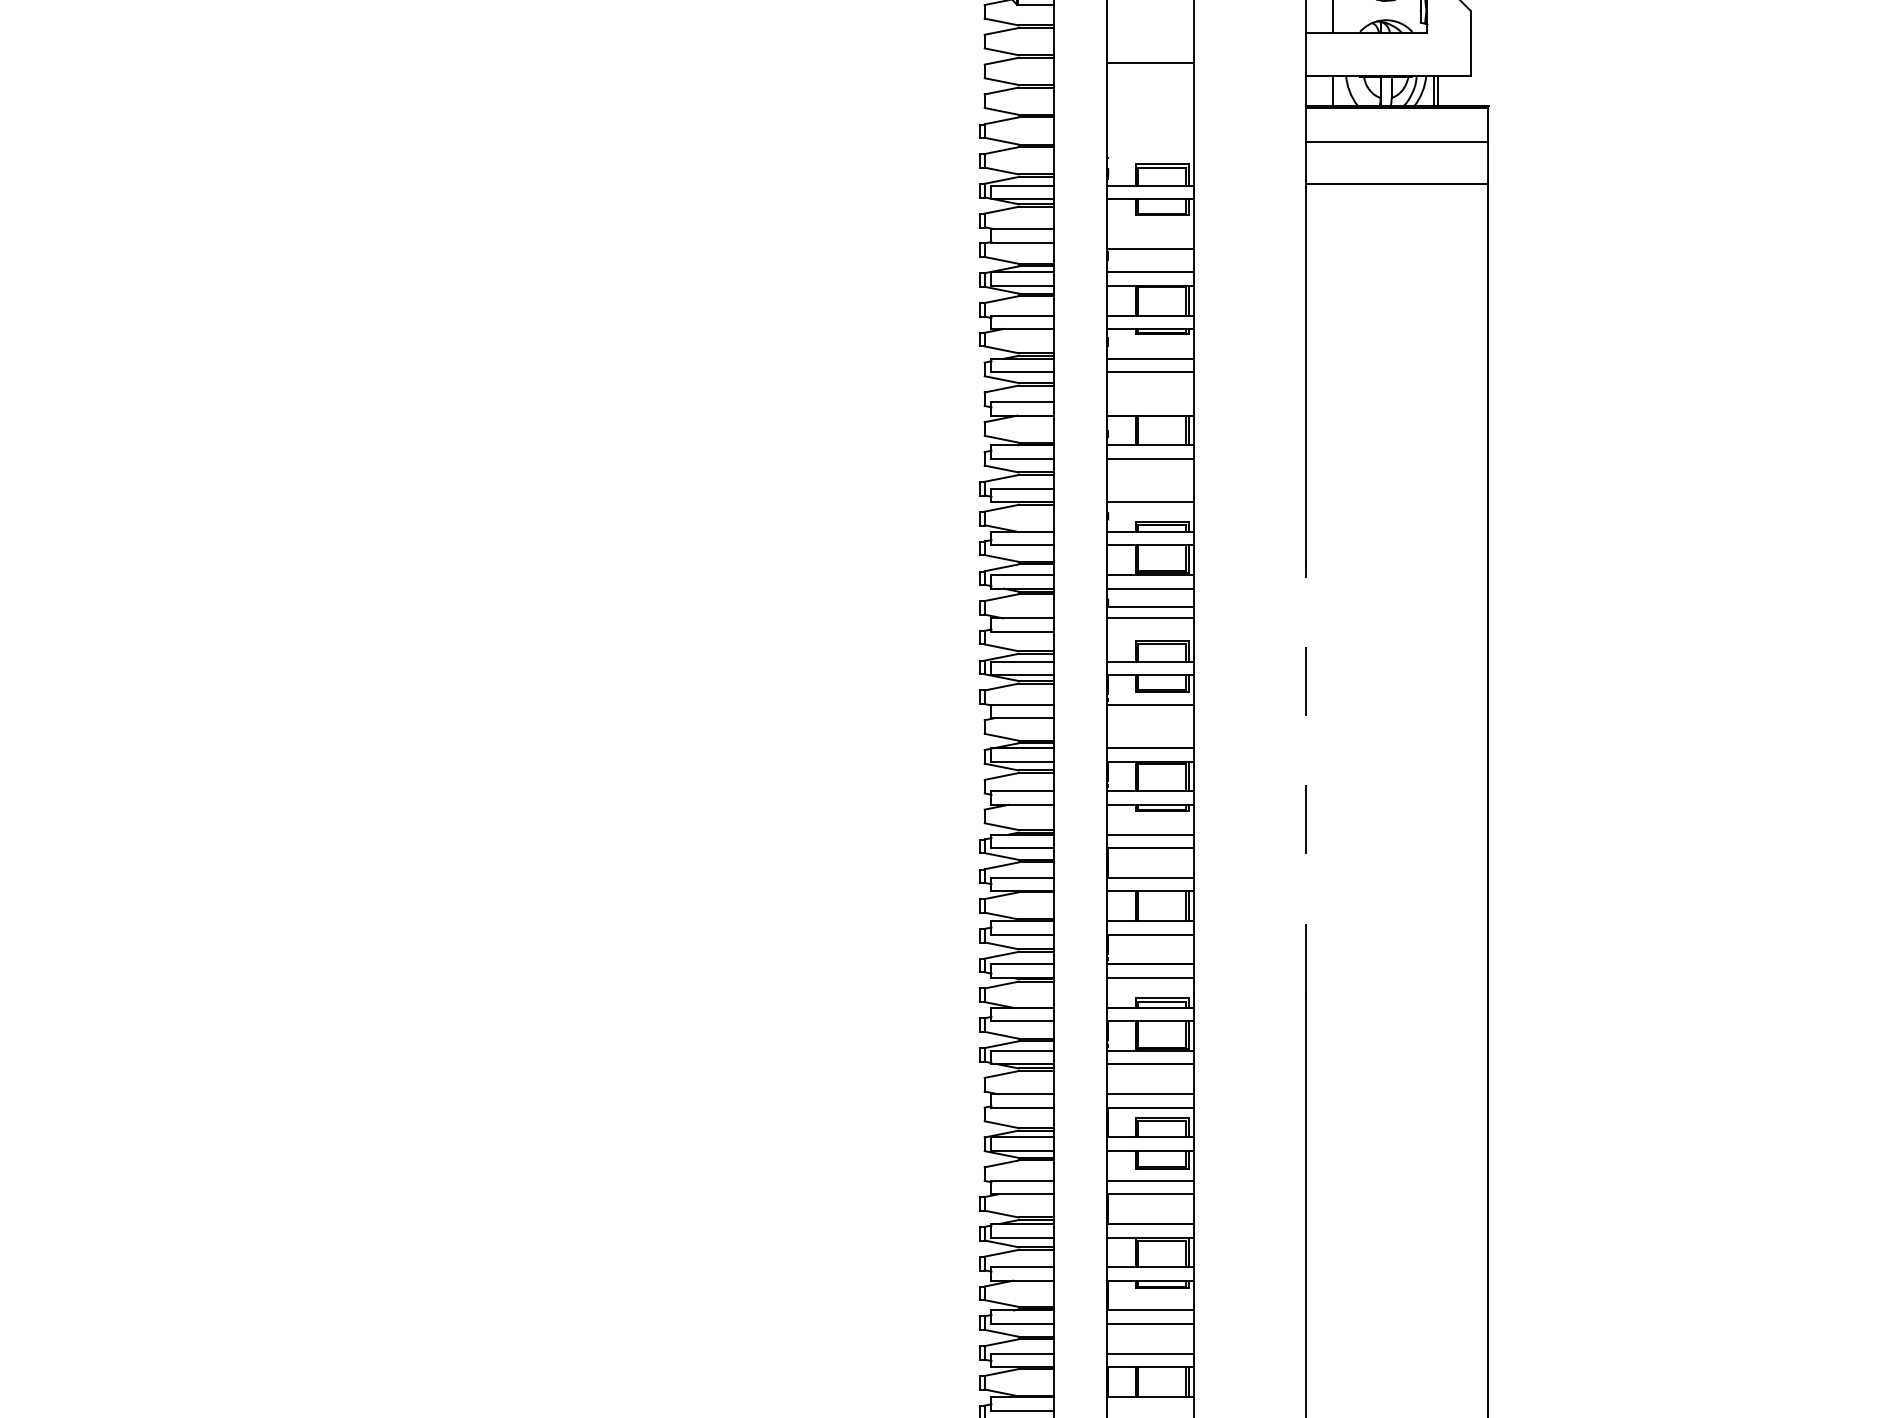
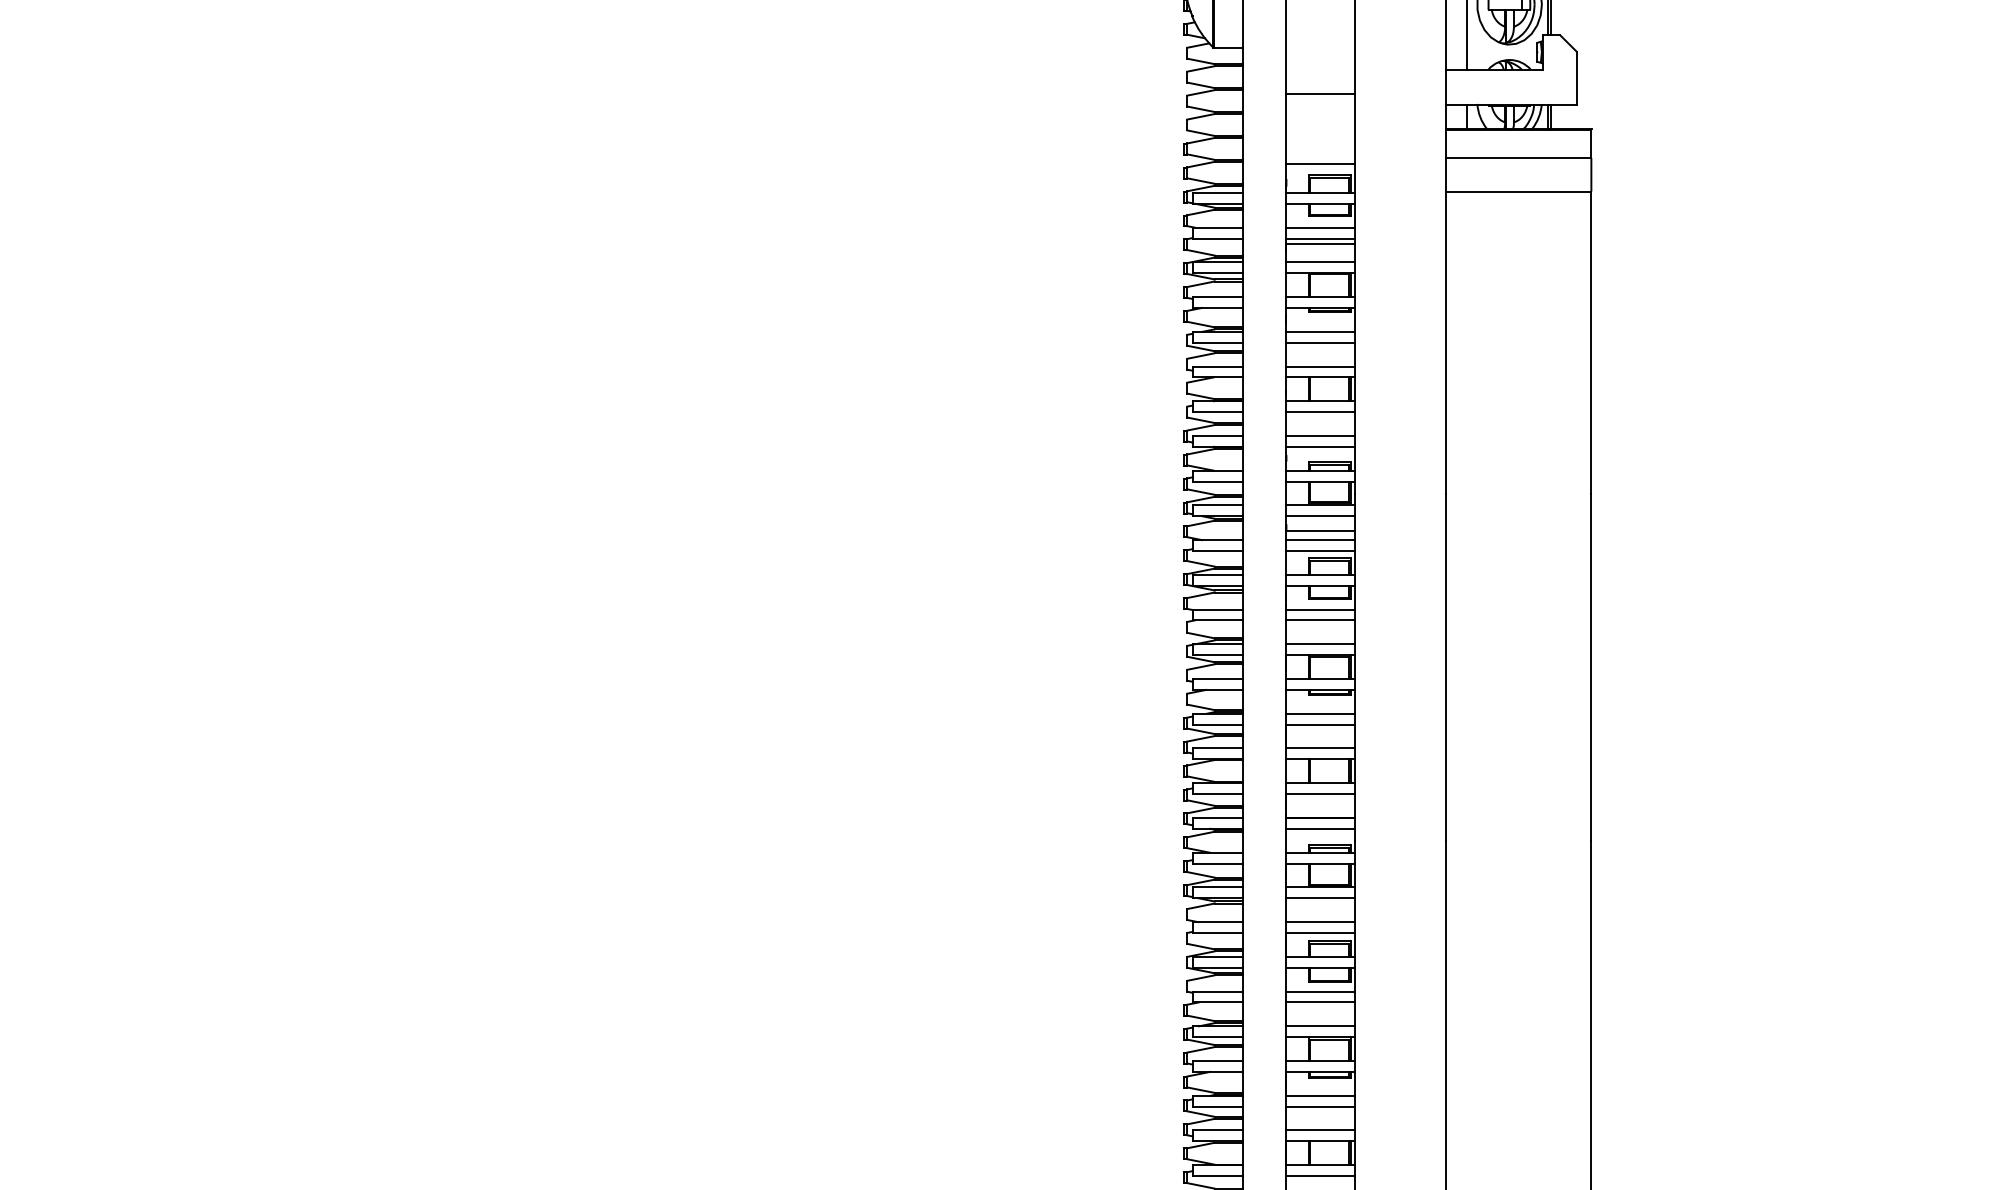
line: (1150, 149) -> (1320, 163), added
line: (1150, 228) -> (1320, 227), added
line: (1150, 242) -> (1320, 238), added
line: (1150, 402) -> (1320, 366), added
line: (1150, 488) -> (1320, 435), added
line: (1150, 632) -> (1320, 551), added
line: (1150, 718) -> (1320, 620), added
line: (1306, 777) -> (1445, 667), dashed -> solid
line: (1150, 1411) -> (1320, 1176), added

